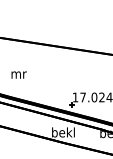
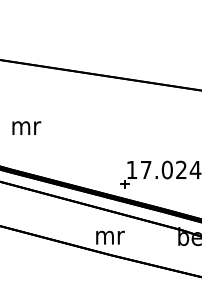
text: (63, 132) -> (109, 235), bekl -> mr

